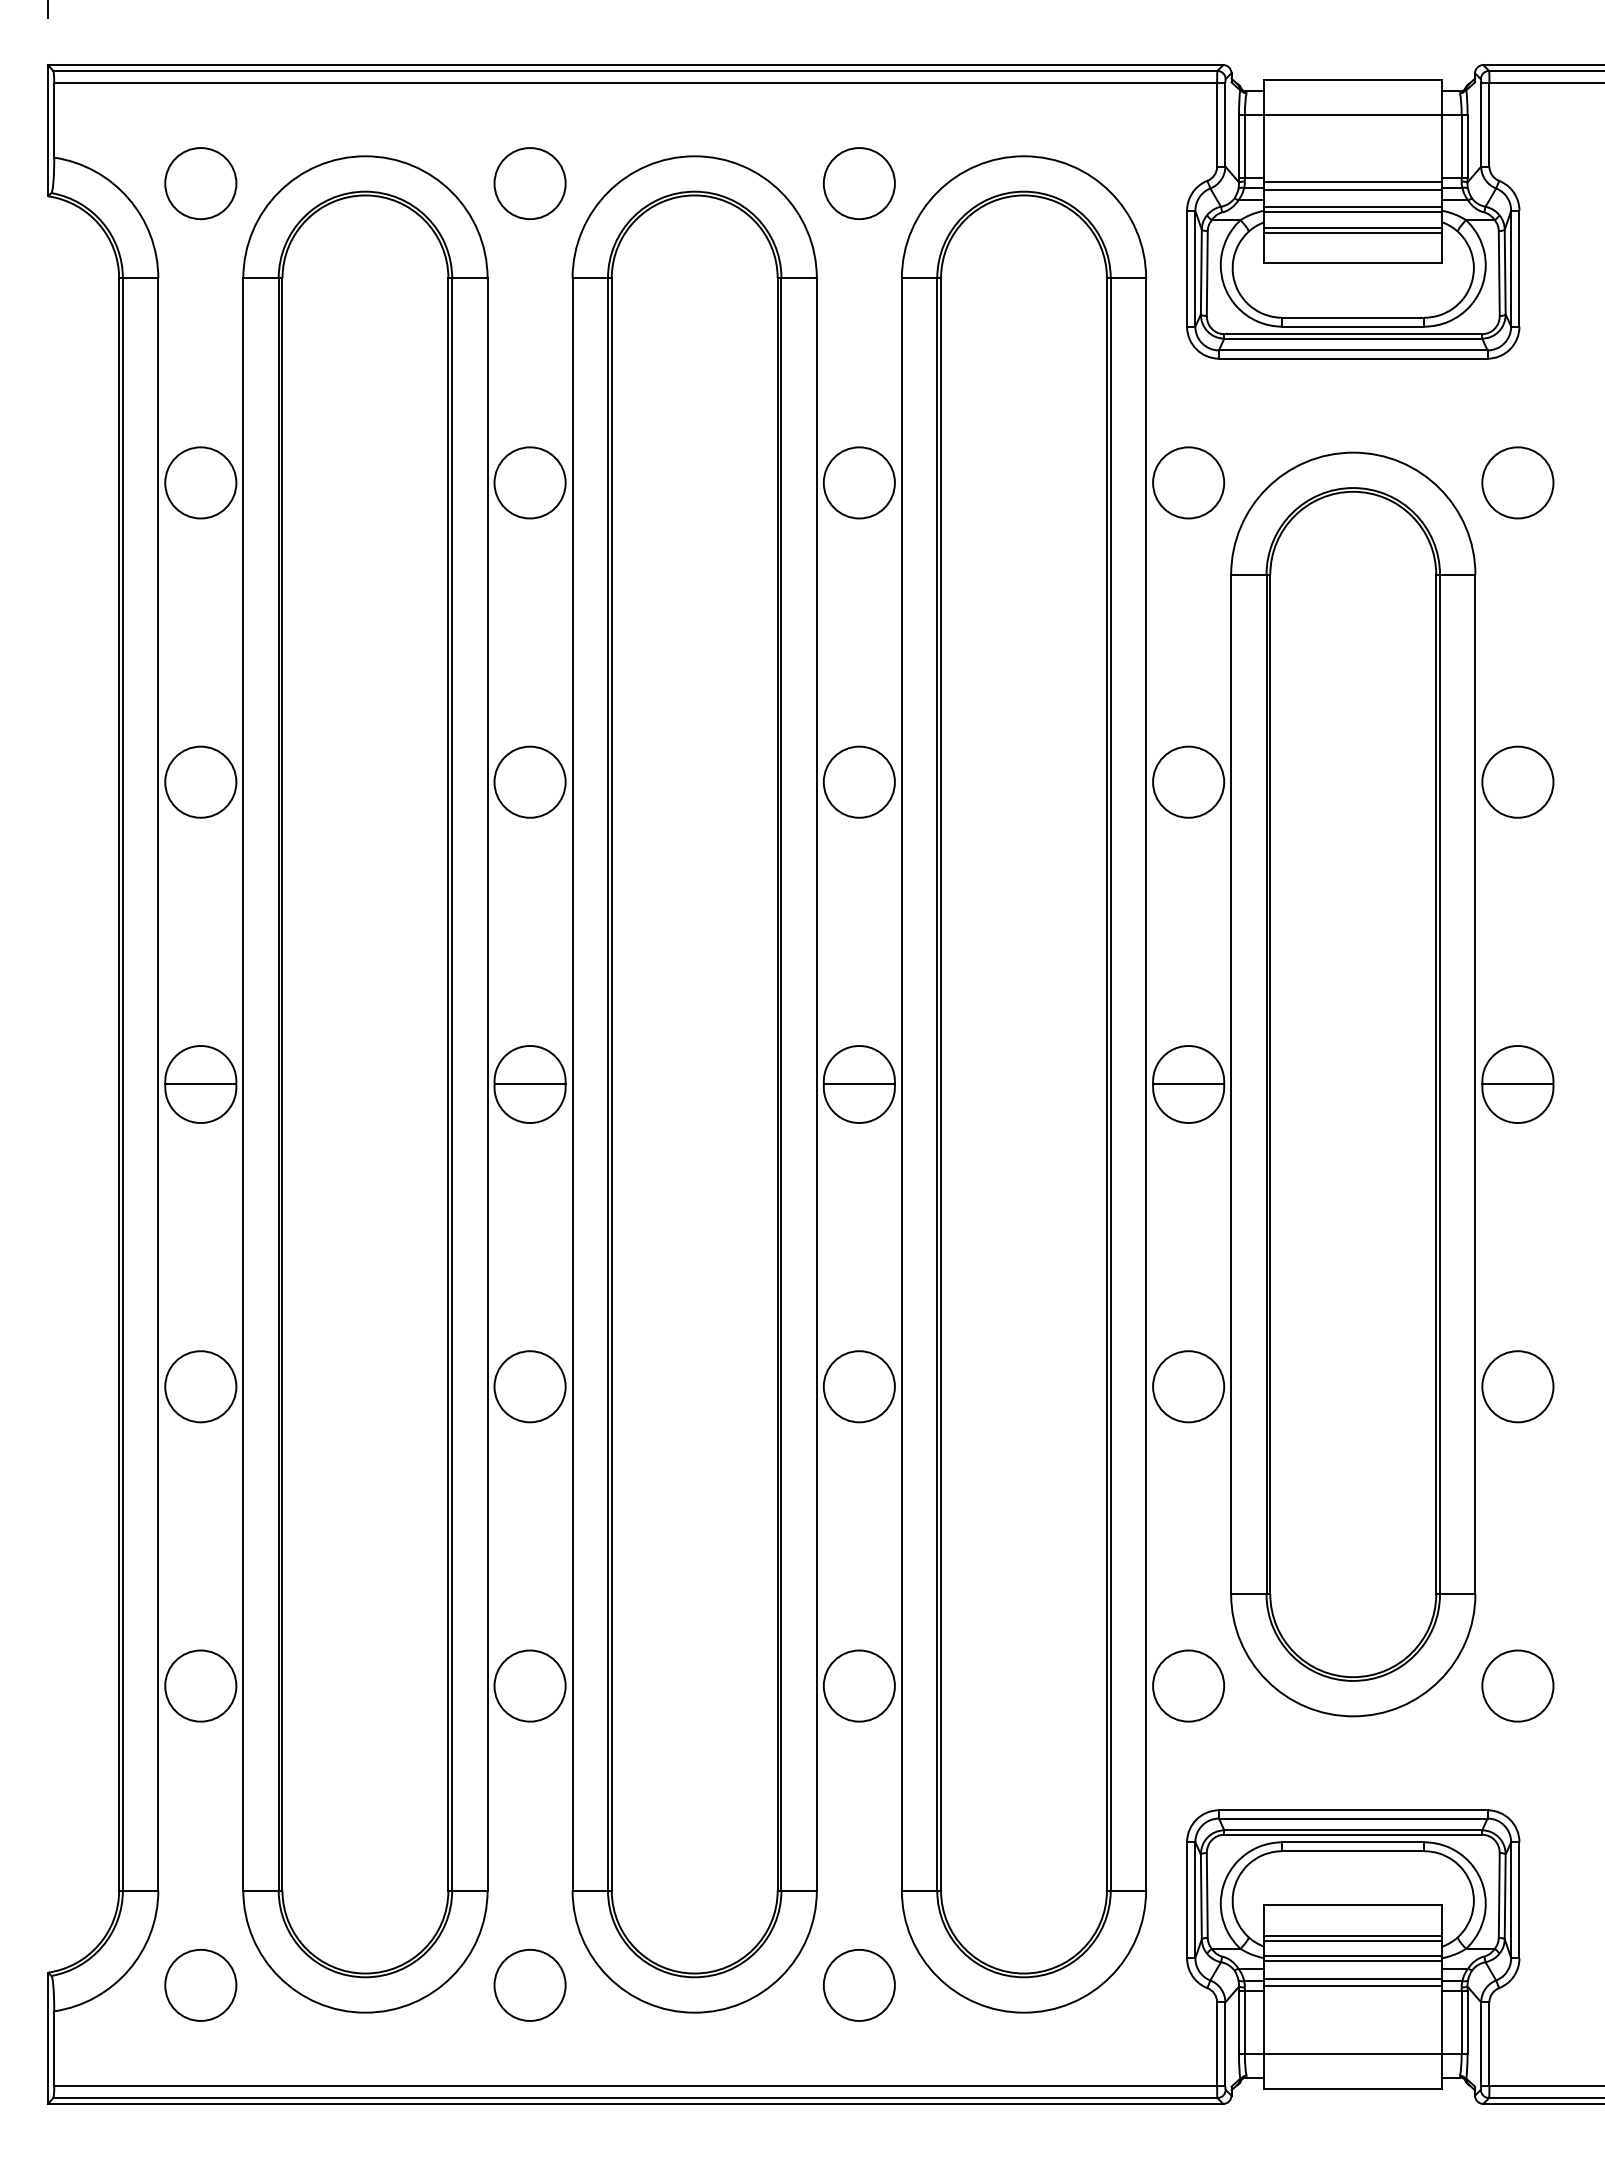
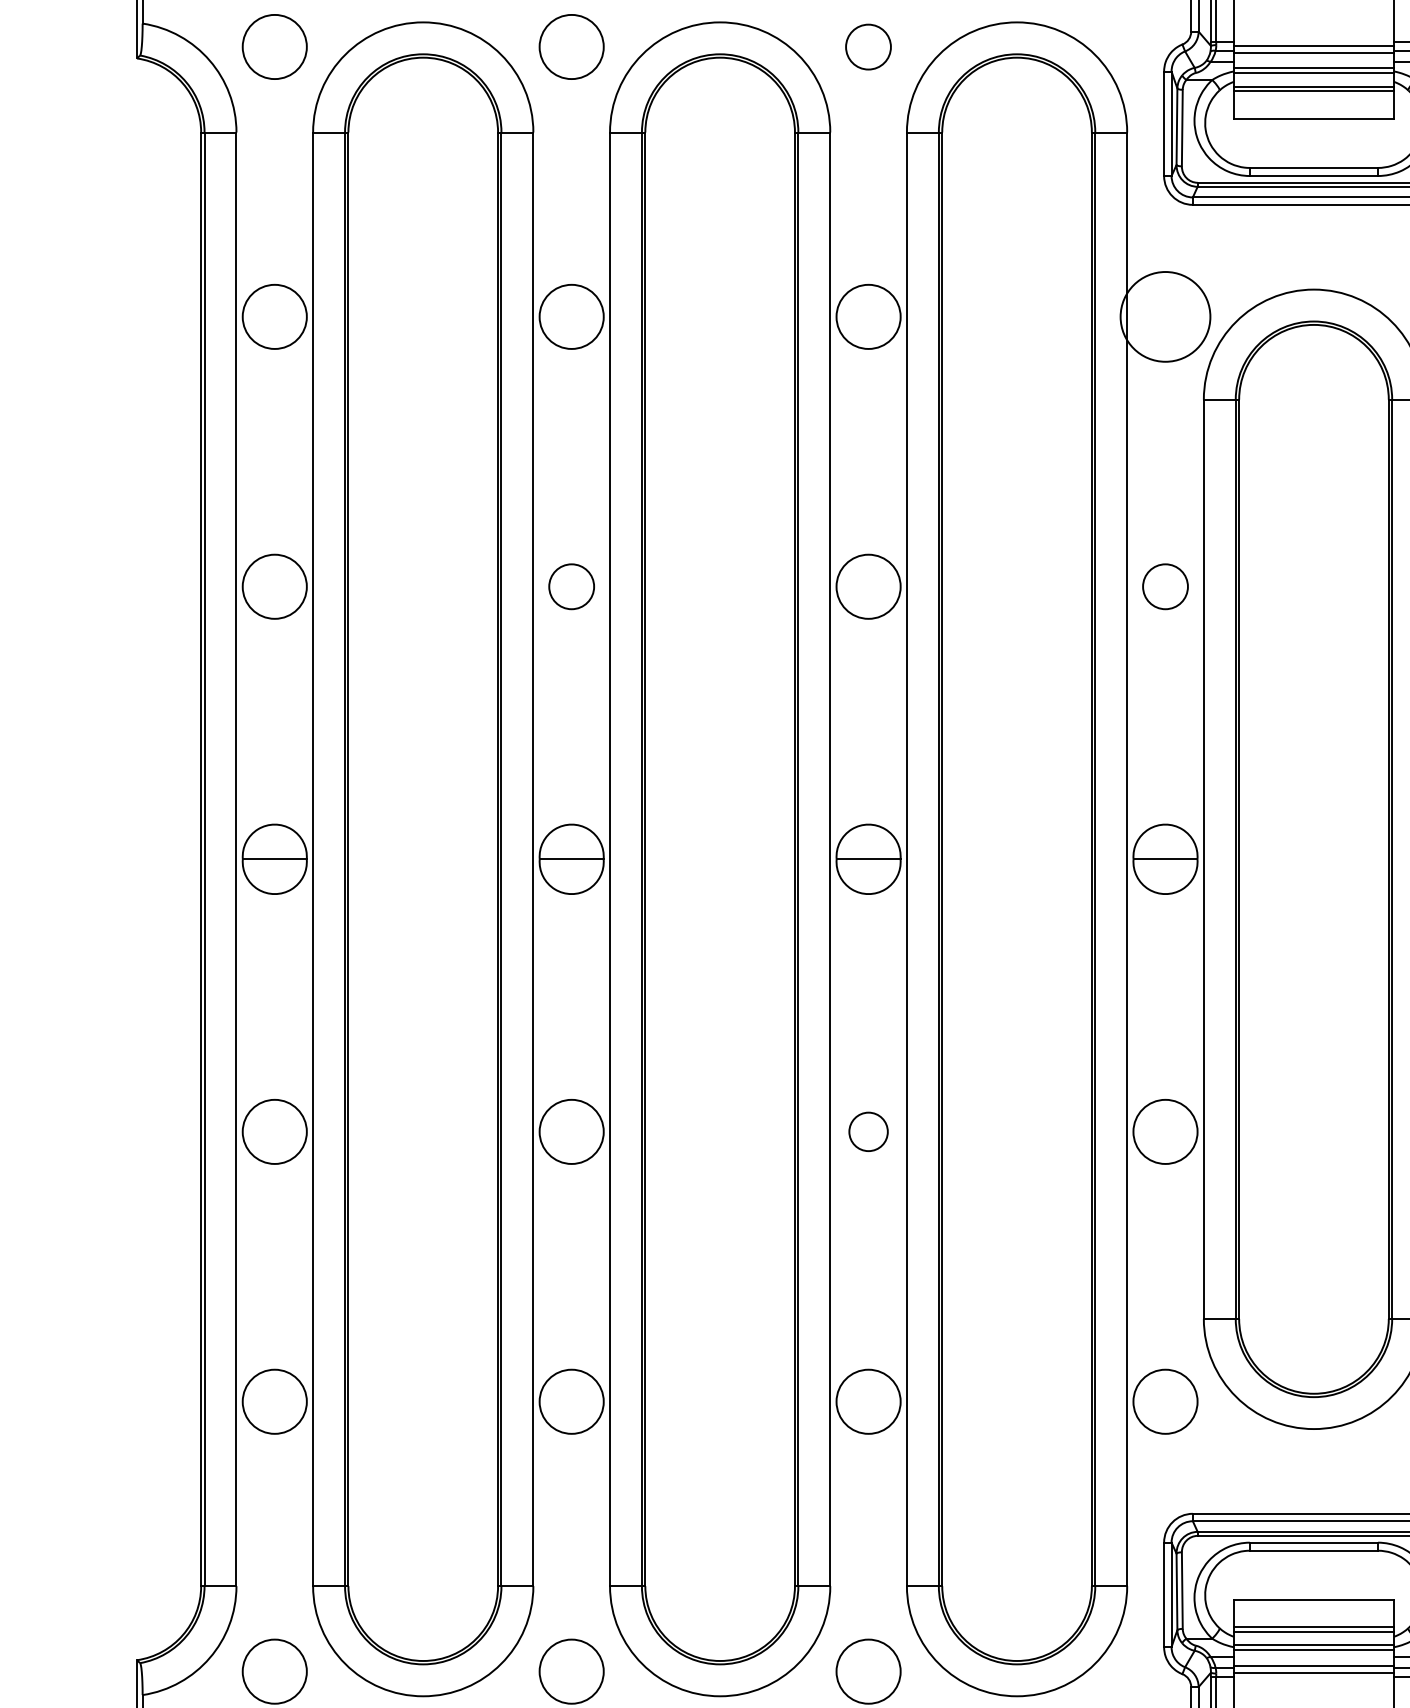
circle: (858, 183) -> (867, 46), size x0.7
circle: (1188, 482) -> (1165, 316), size x1.4
circle: (529, 781) -> (571, 586), size x0.7
circle: (1188, 781) -> (1165, 586), size x0.7
circle: (858, 1386) -> (867, 1131), size x0.6

